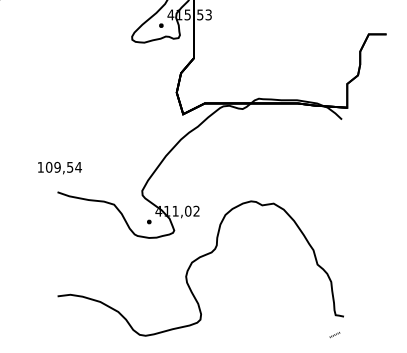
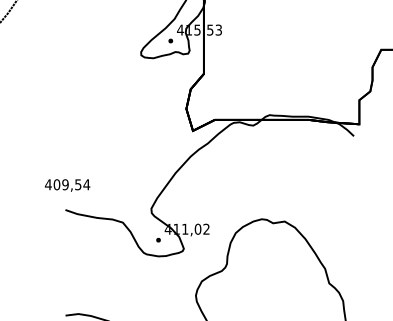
text: (40, 167) -> (48, 184), 109,54 -> 409,54

